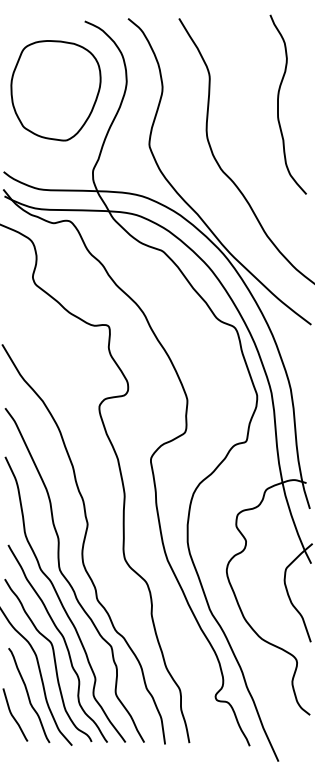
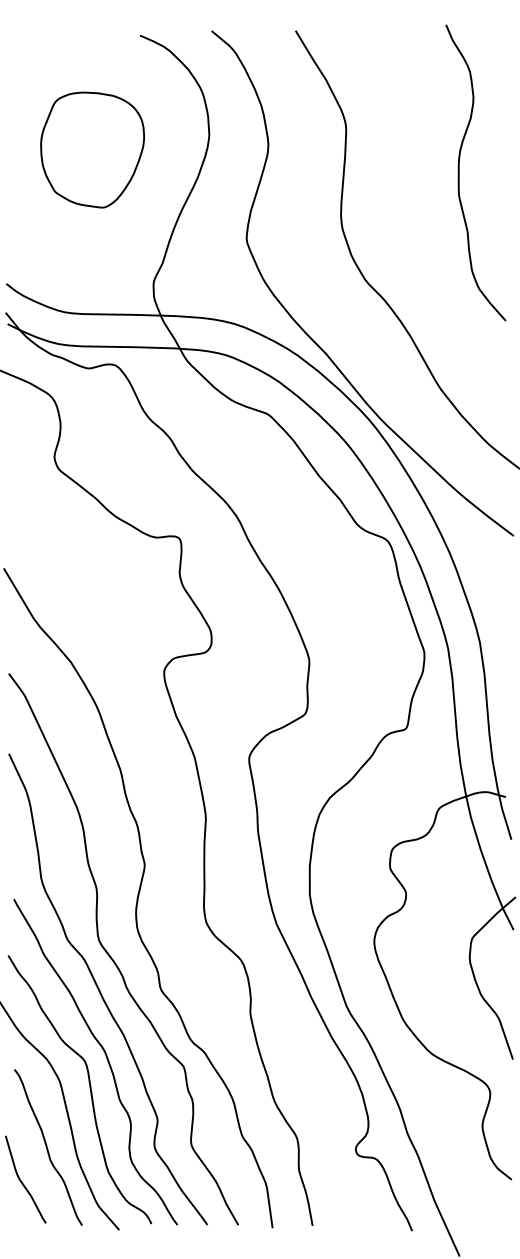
part: (55, 90) -> (91, 149), size x0.7

